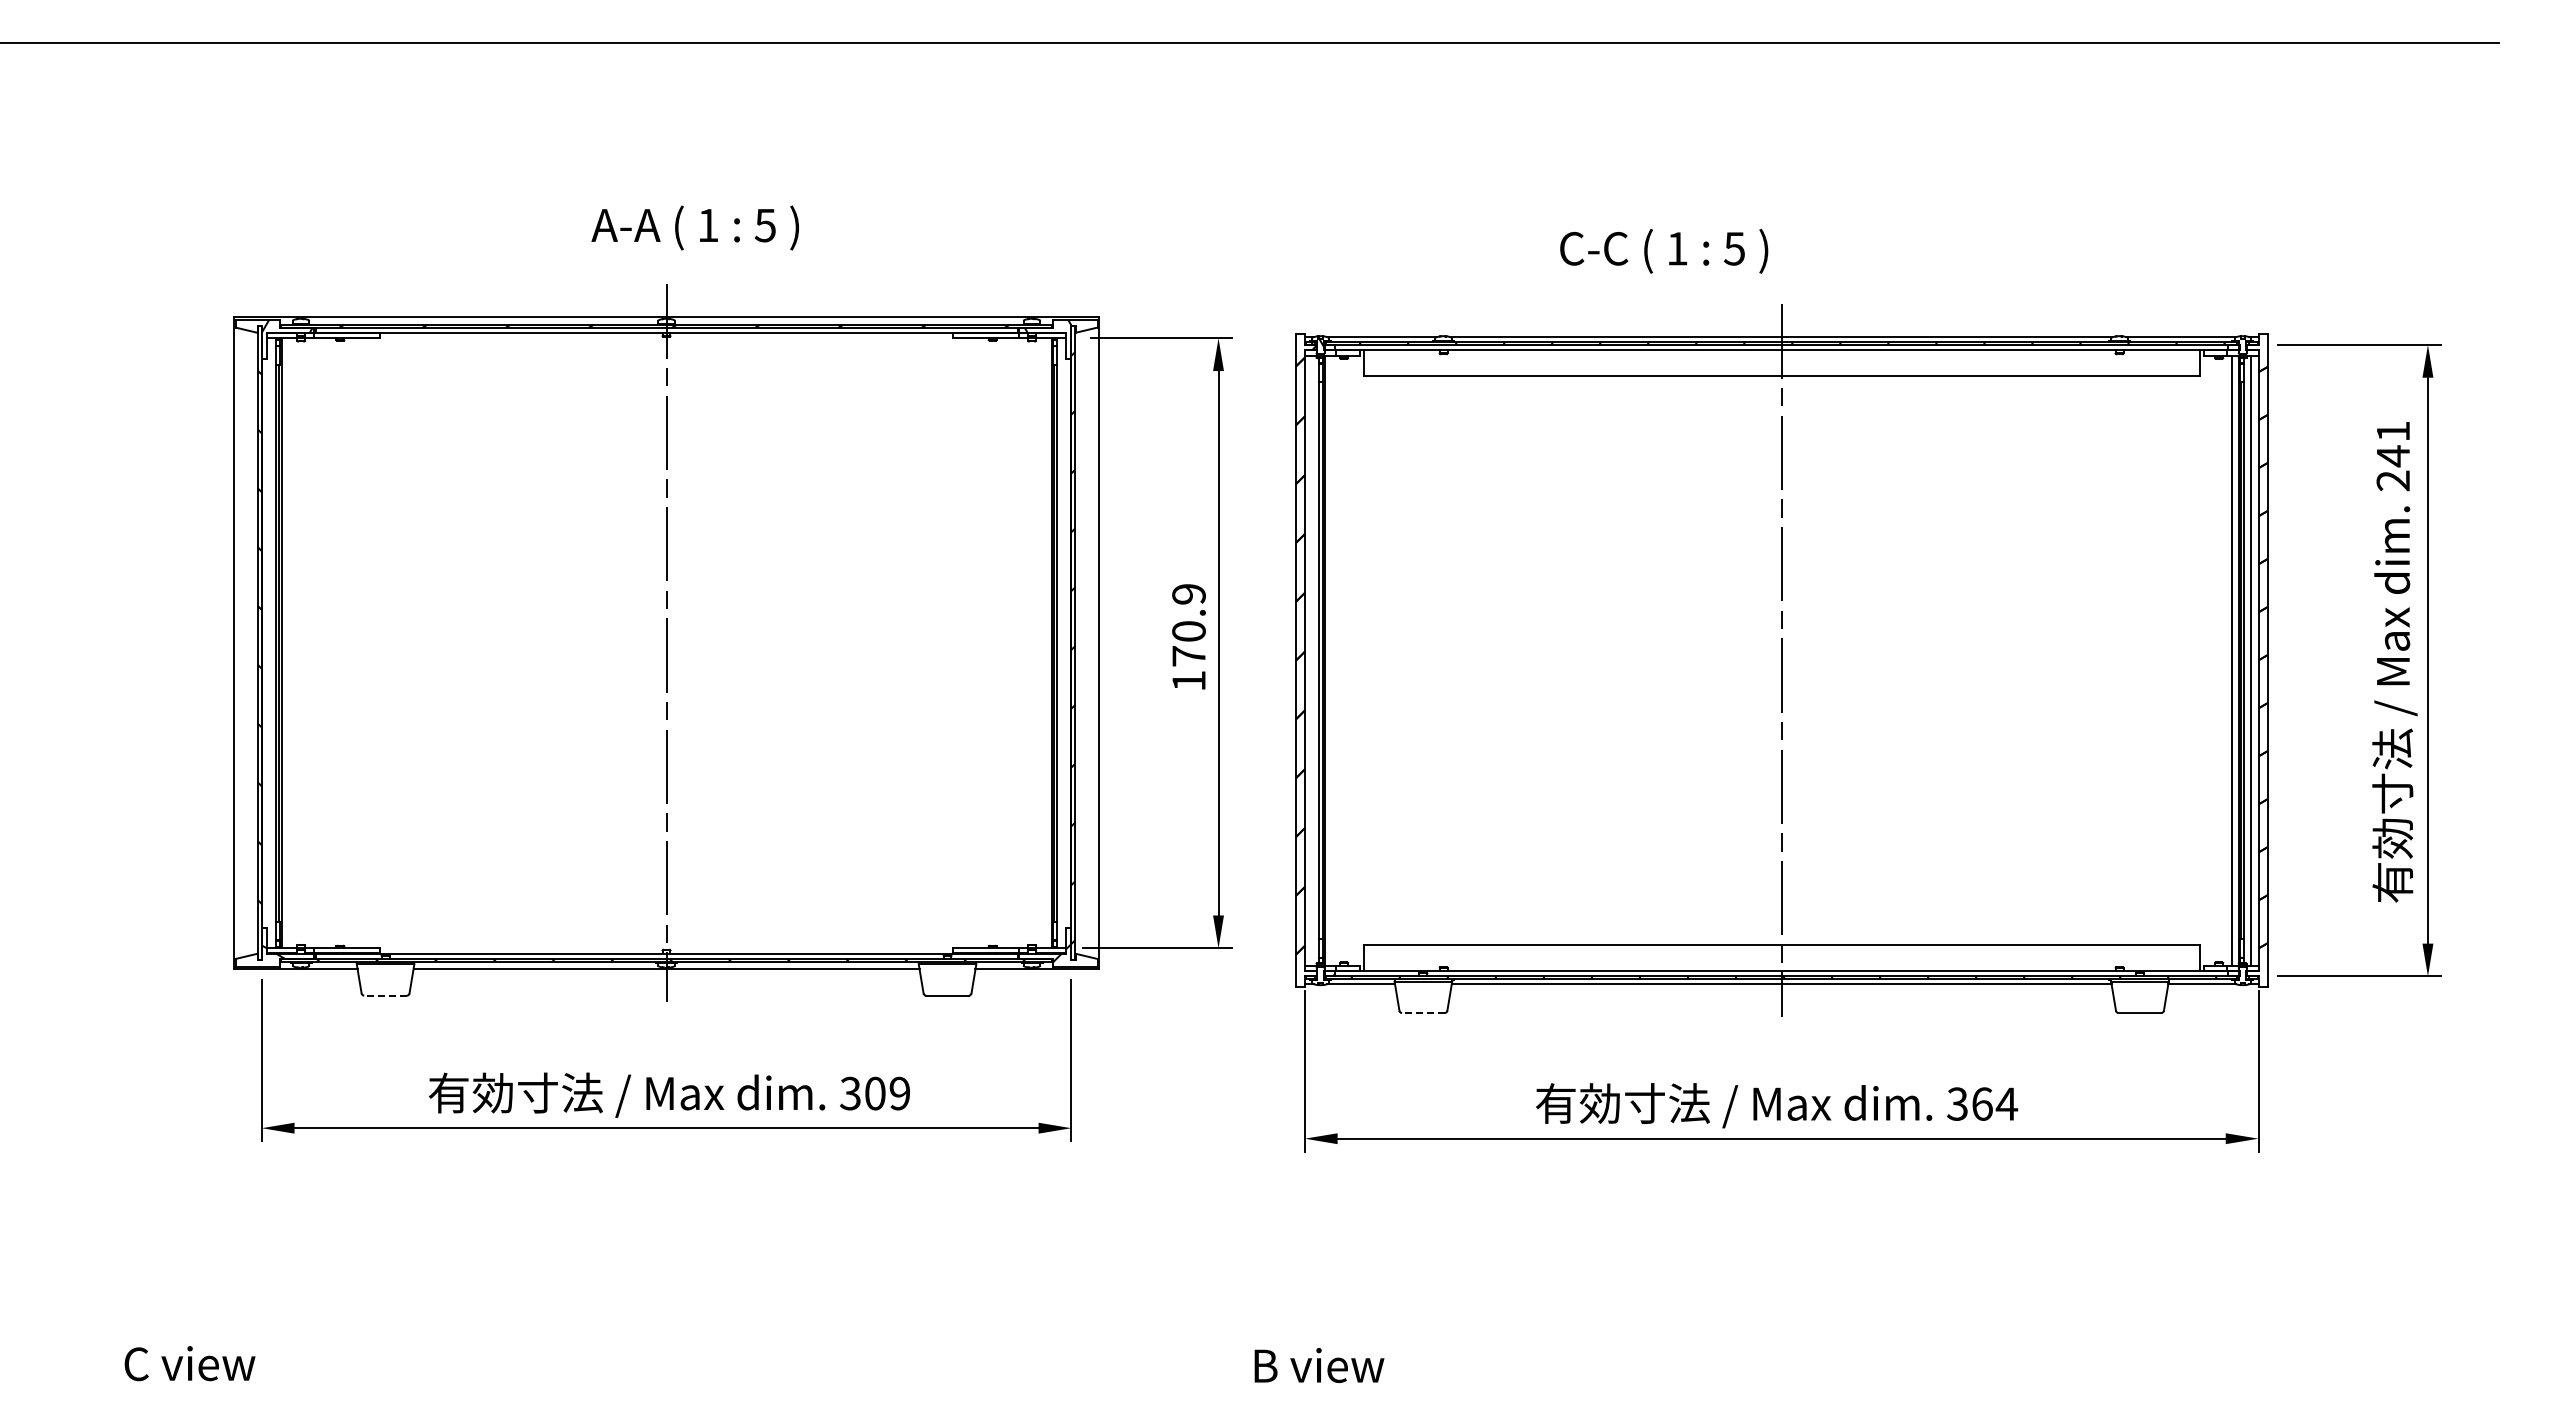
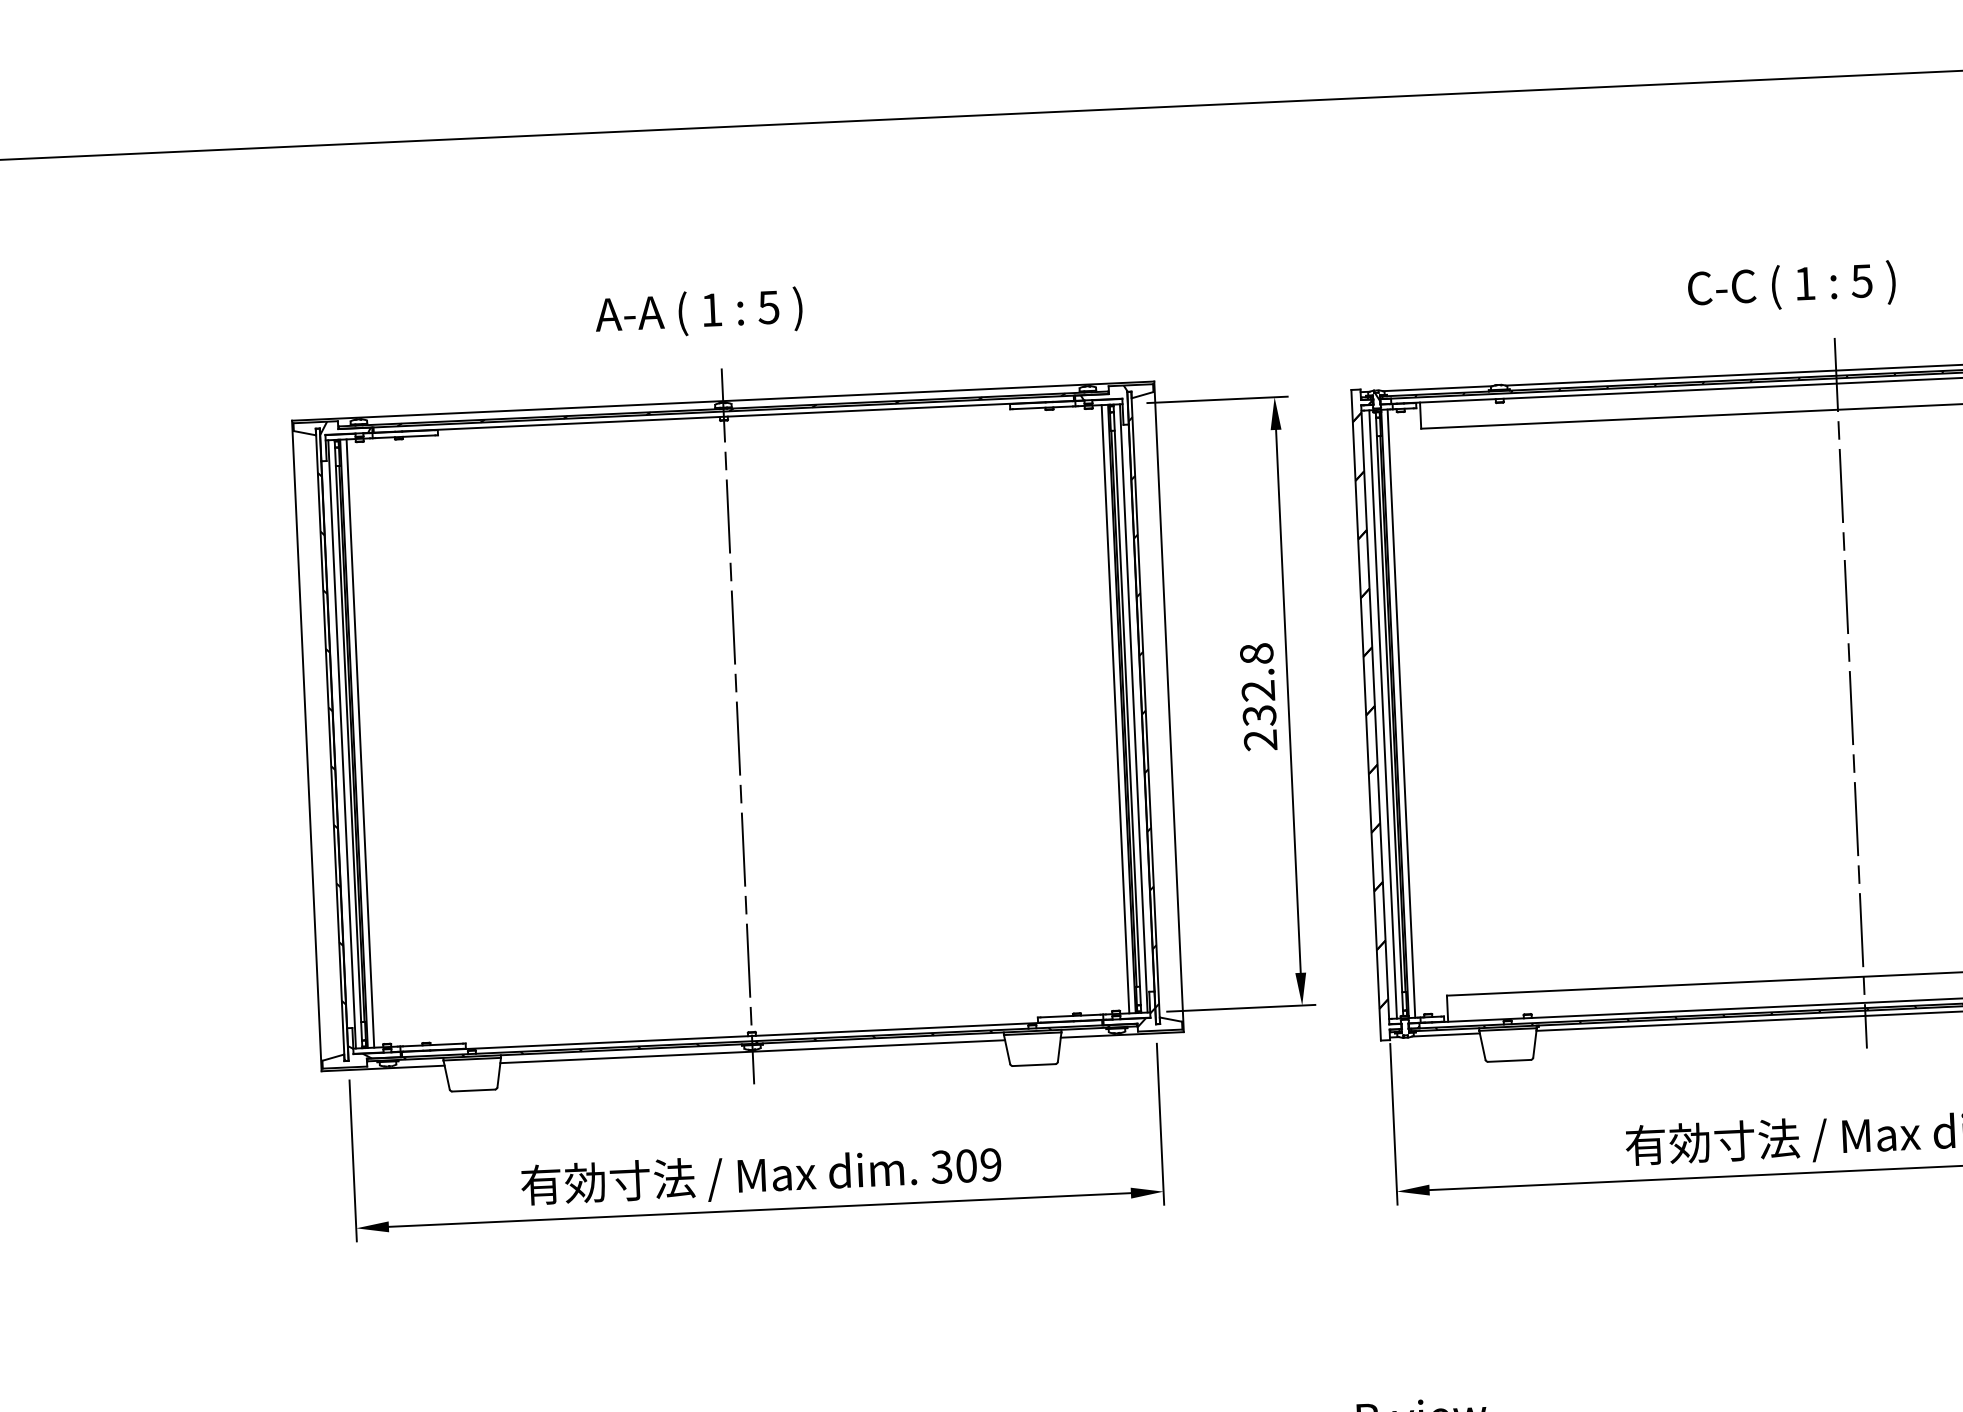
text: (694, 227) -> (698, 312), moved
text: (1664, 250) -> (1792, 286), moved
text: (1188, 637) -> (1258, 697), 170.9 -> 232.8
line: (269, 643) -> (341, 744), added
line: (287, 643) -> (359, 743), added
line: (1045, 643) -> (1115, 709), added
line: (1063, 643) -> (1133, 708), added
line: (1312, 660) -> (1382, 714), added
line: (1331, 660) -> (1401, 713), added
line: (385, 995) -> (473, 1090), dashed -> solid
line: (1422, 1013) -> (1508, 1061), dashed -> solid

